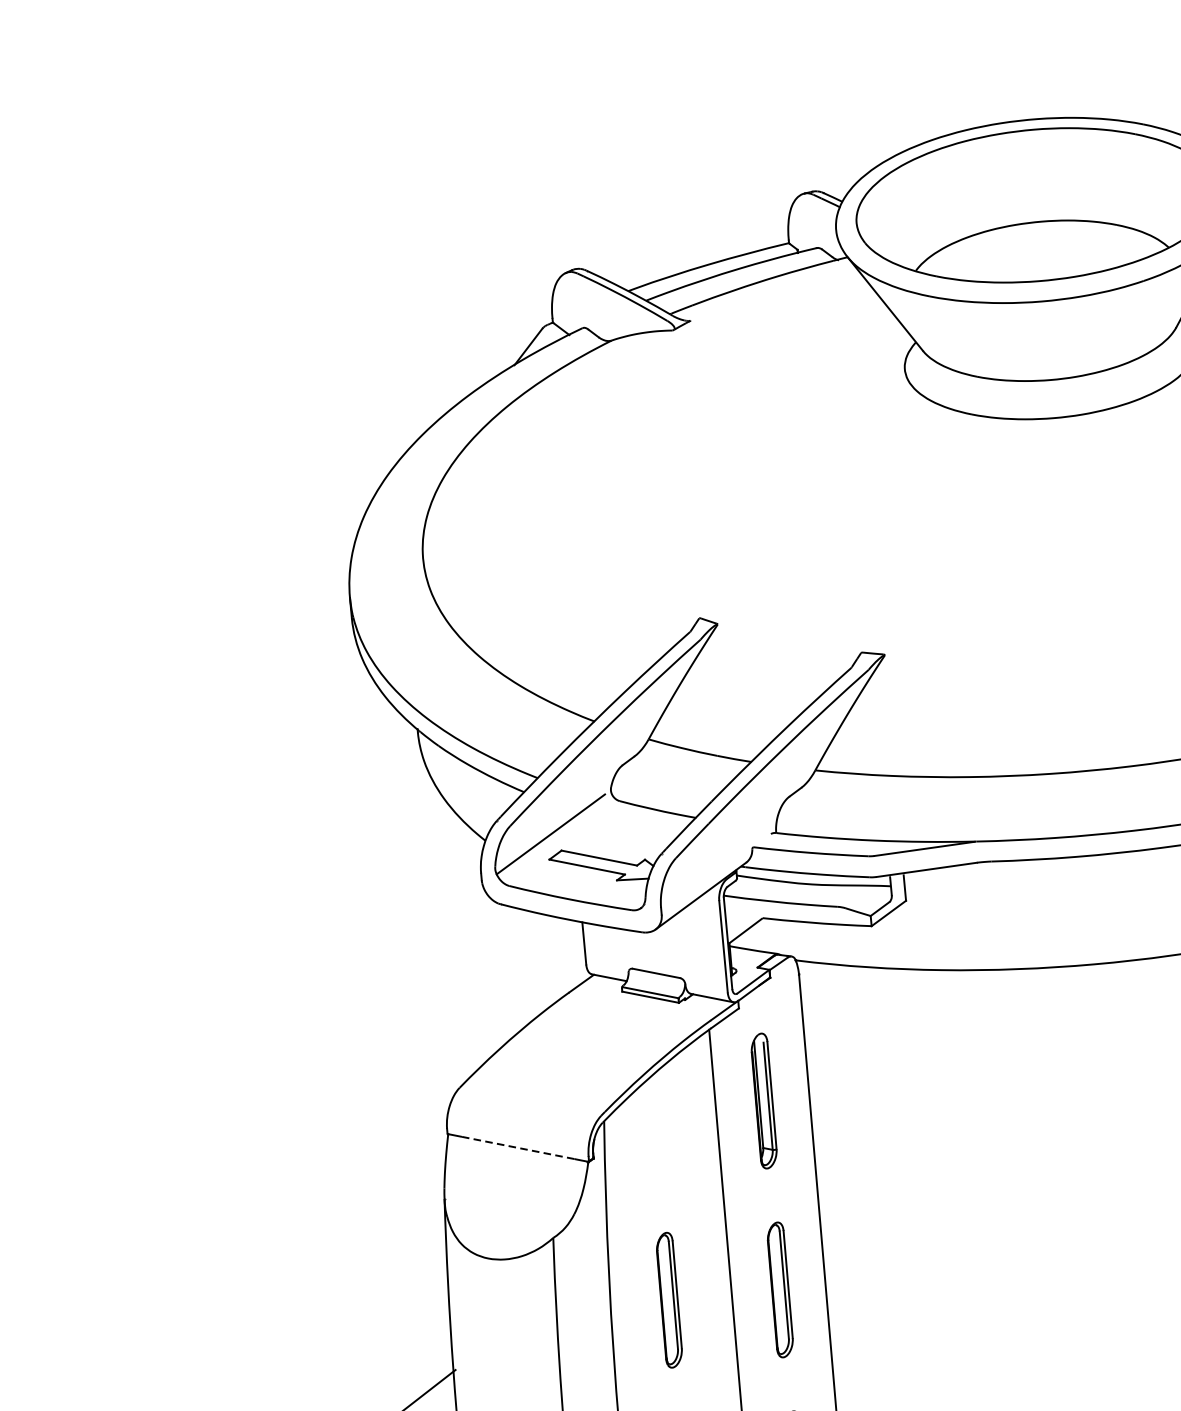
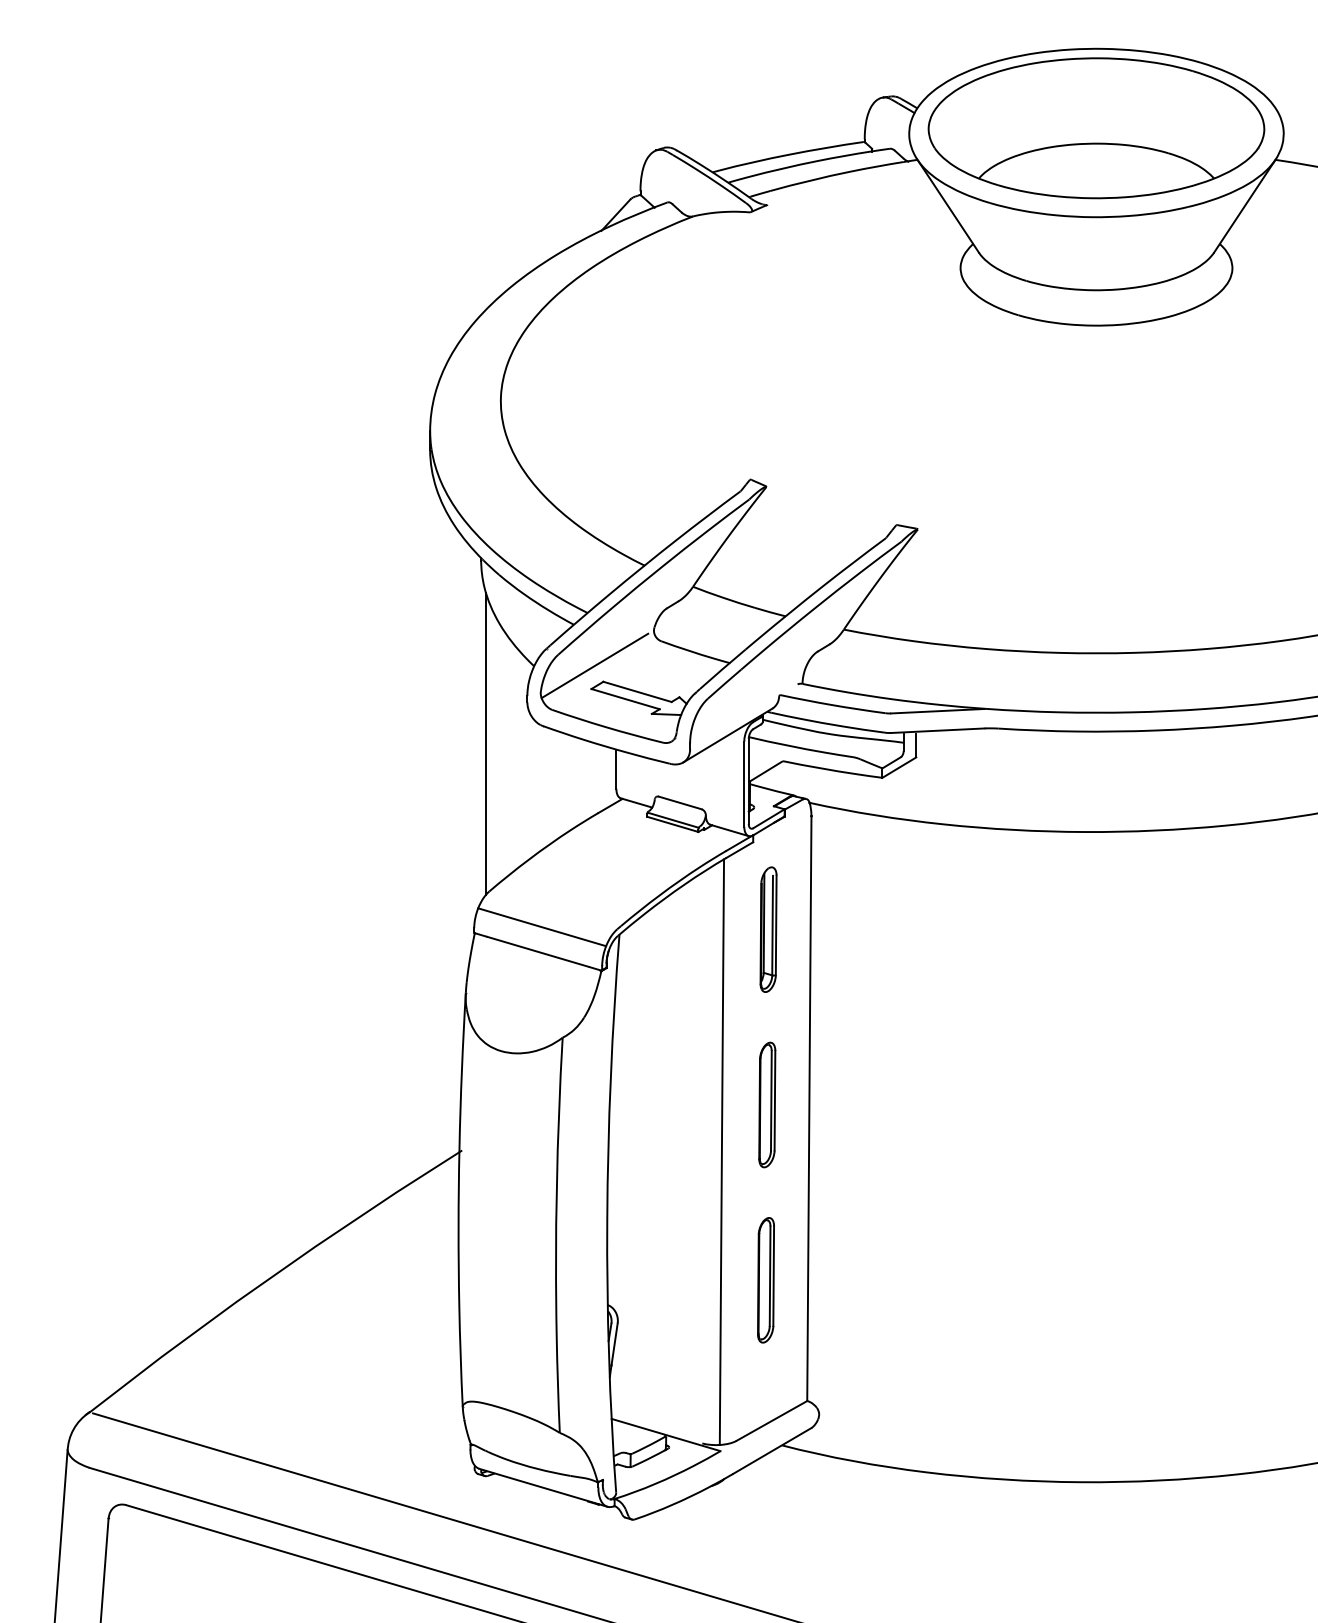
line: (440, 928) -> (485, 743), added
line: (520, 1121) -> (542, 927), added
line: (518, 1147) -> (538, 951), dashed -> solid
part: (669, 1299) -> (664, 1104), removed

